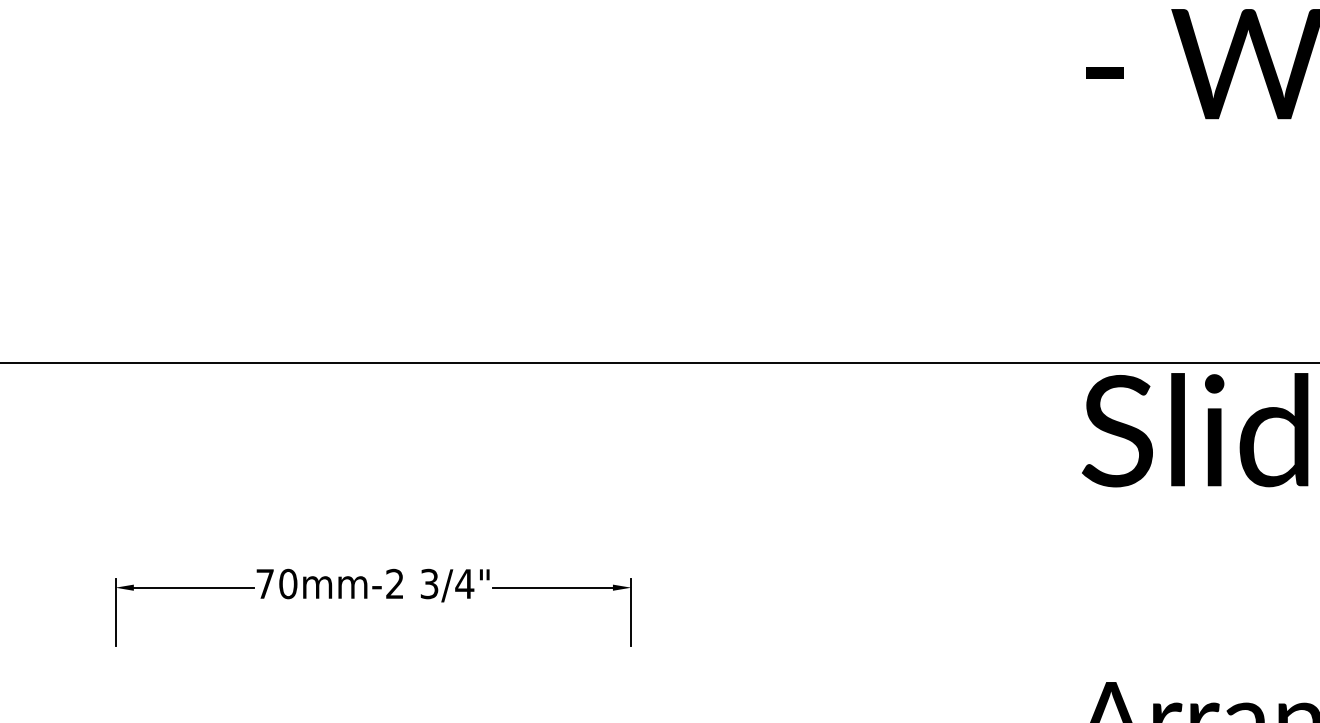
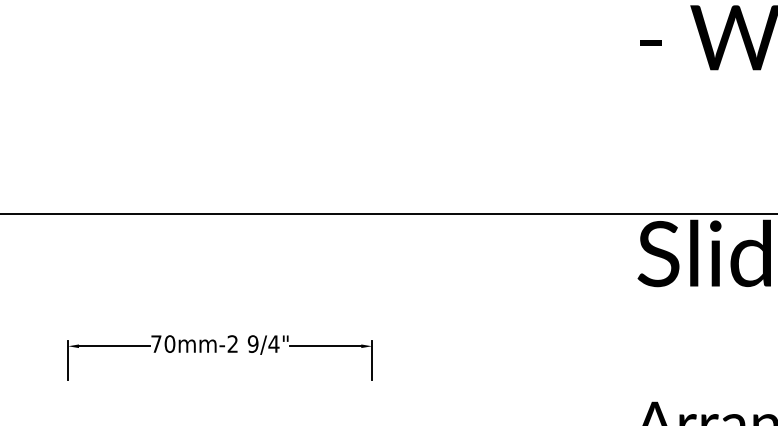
text: (428, 582) -> (252, 343), 3/4" -> 9/4"

